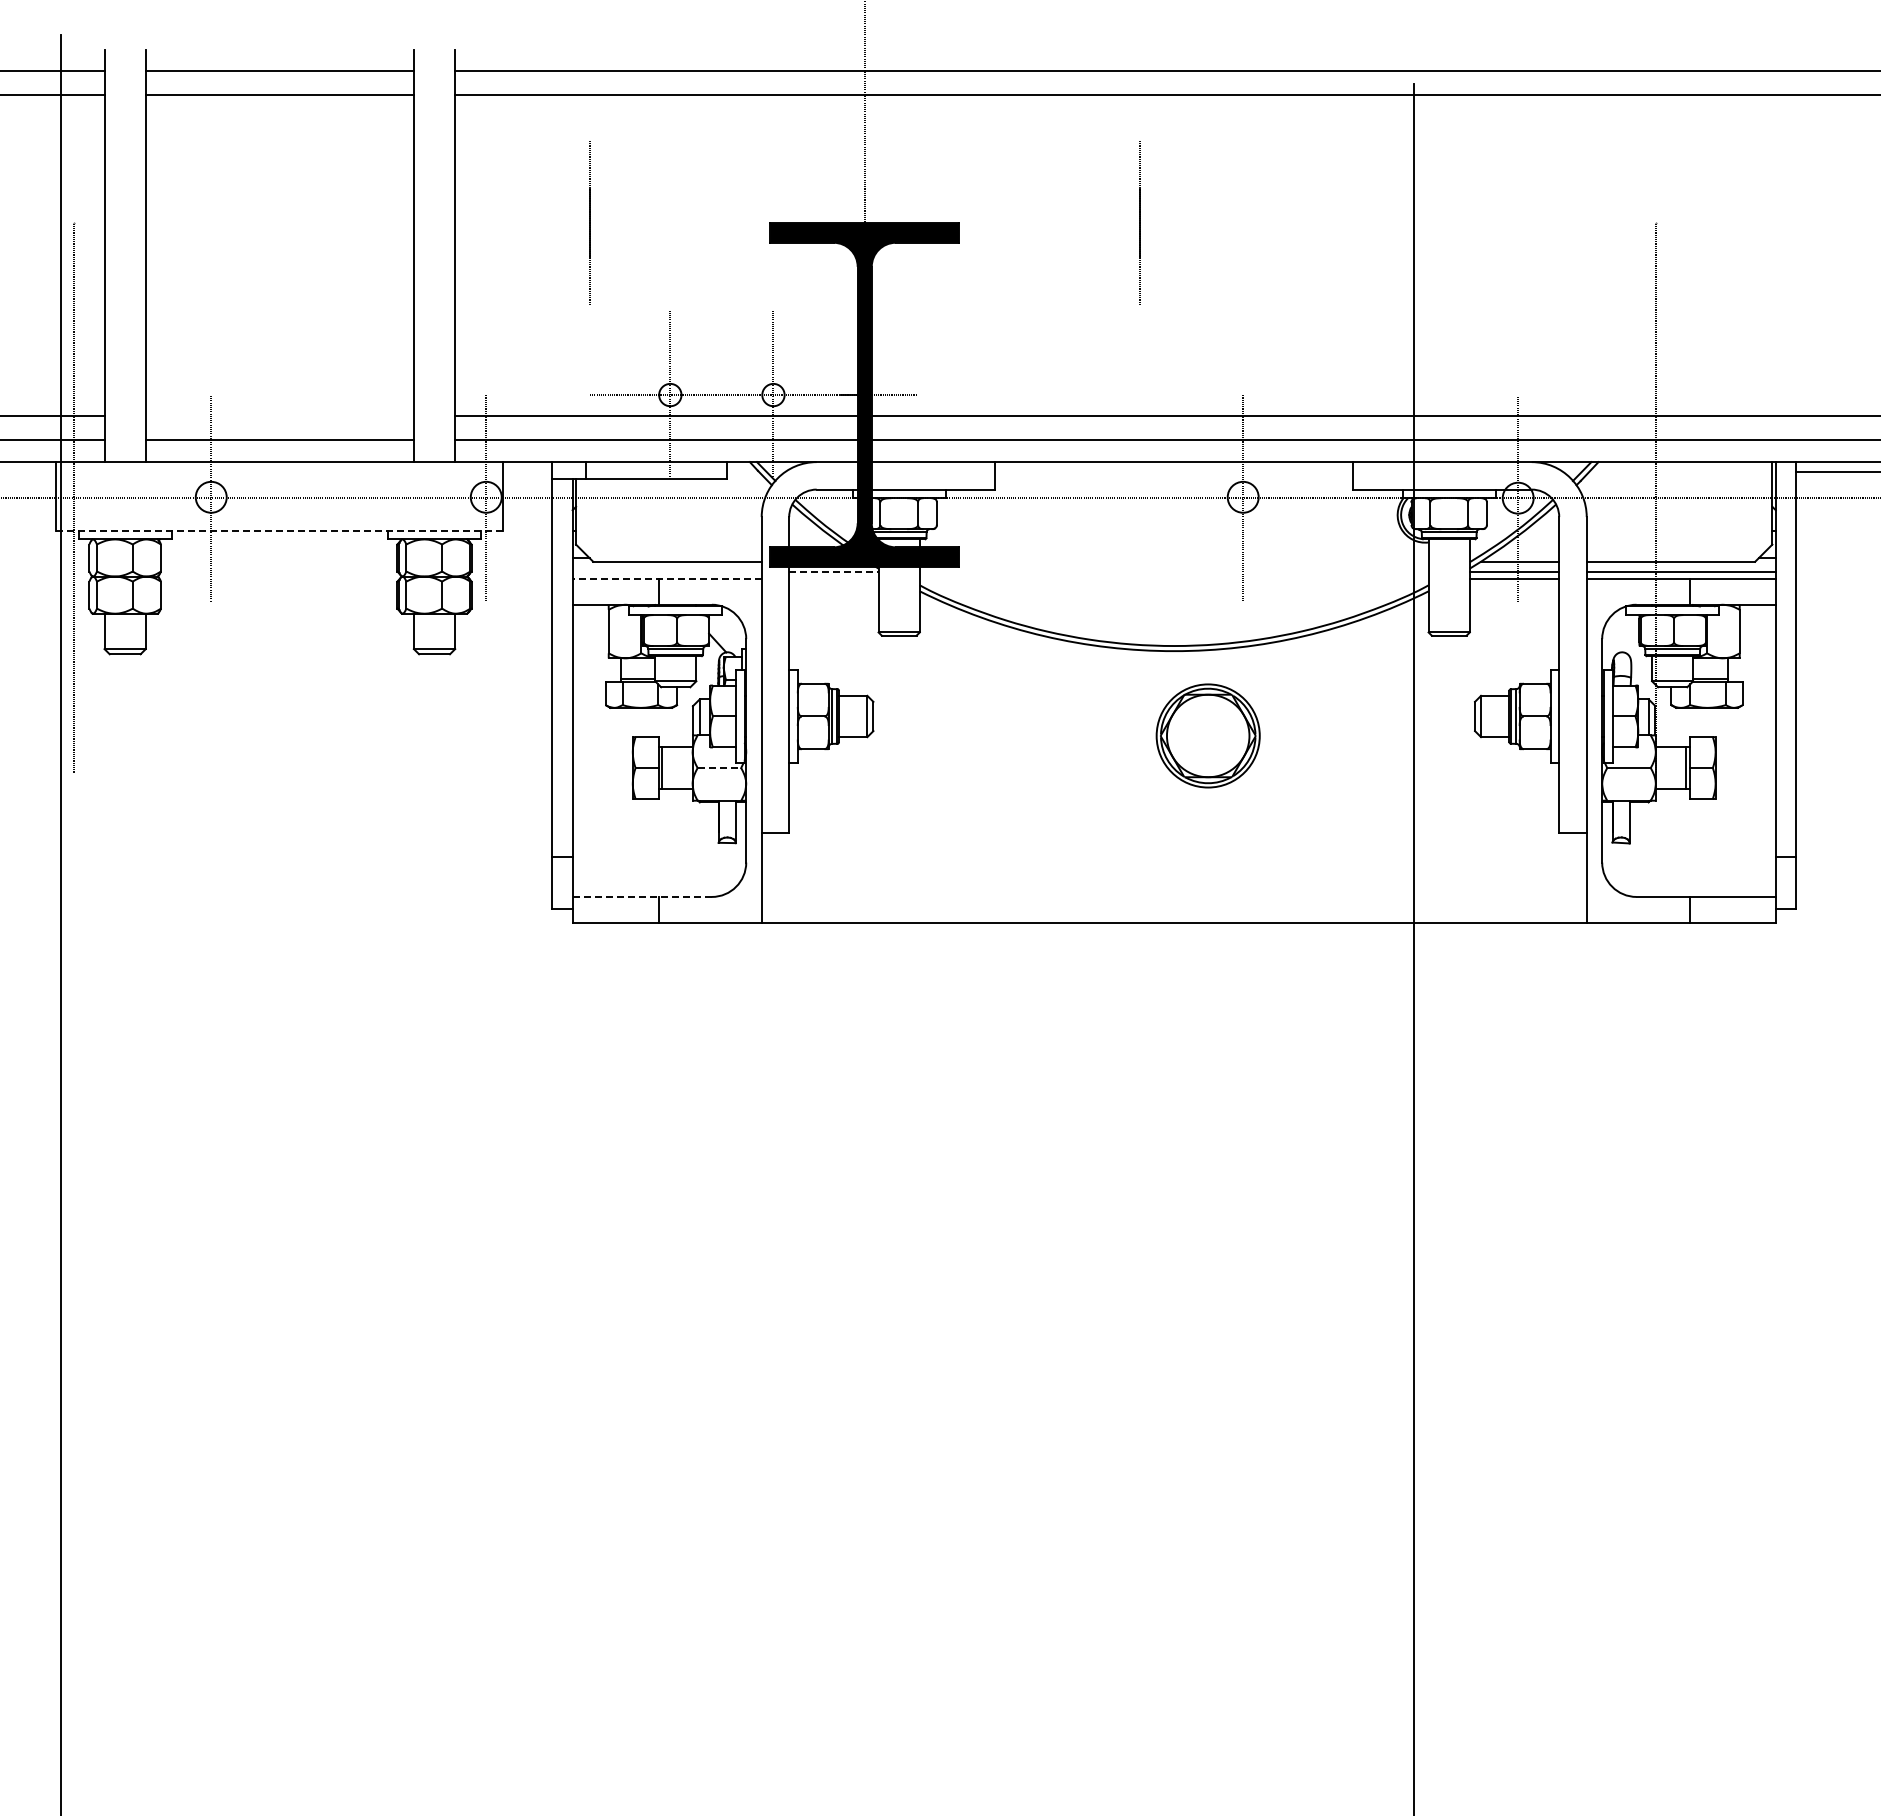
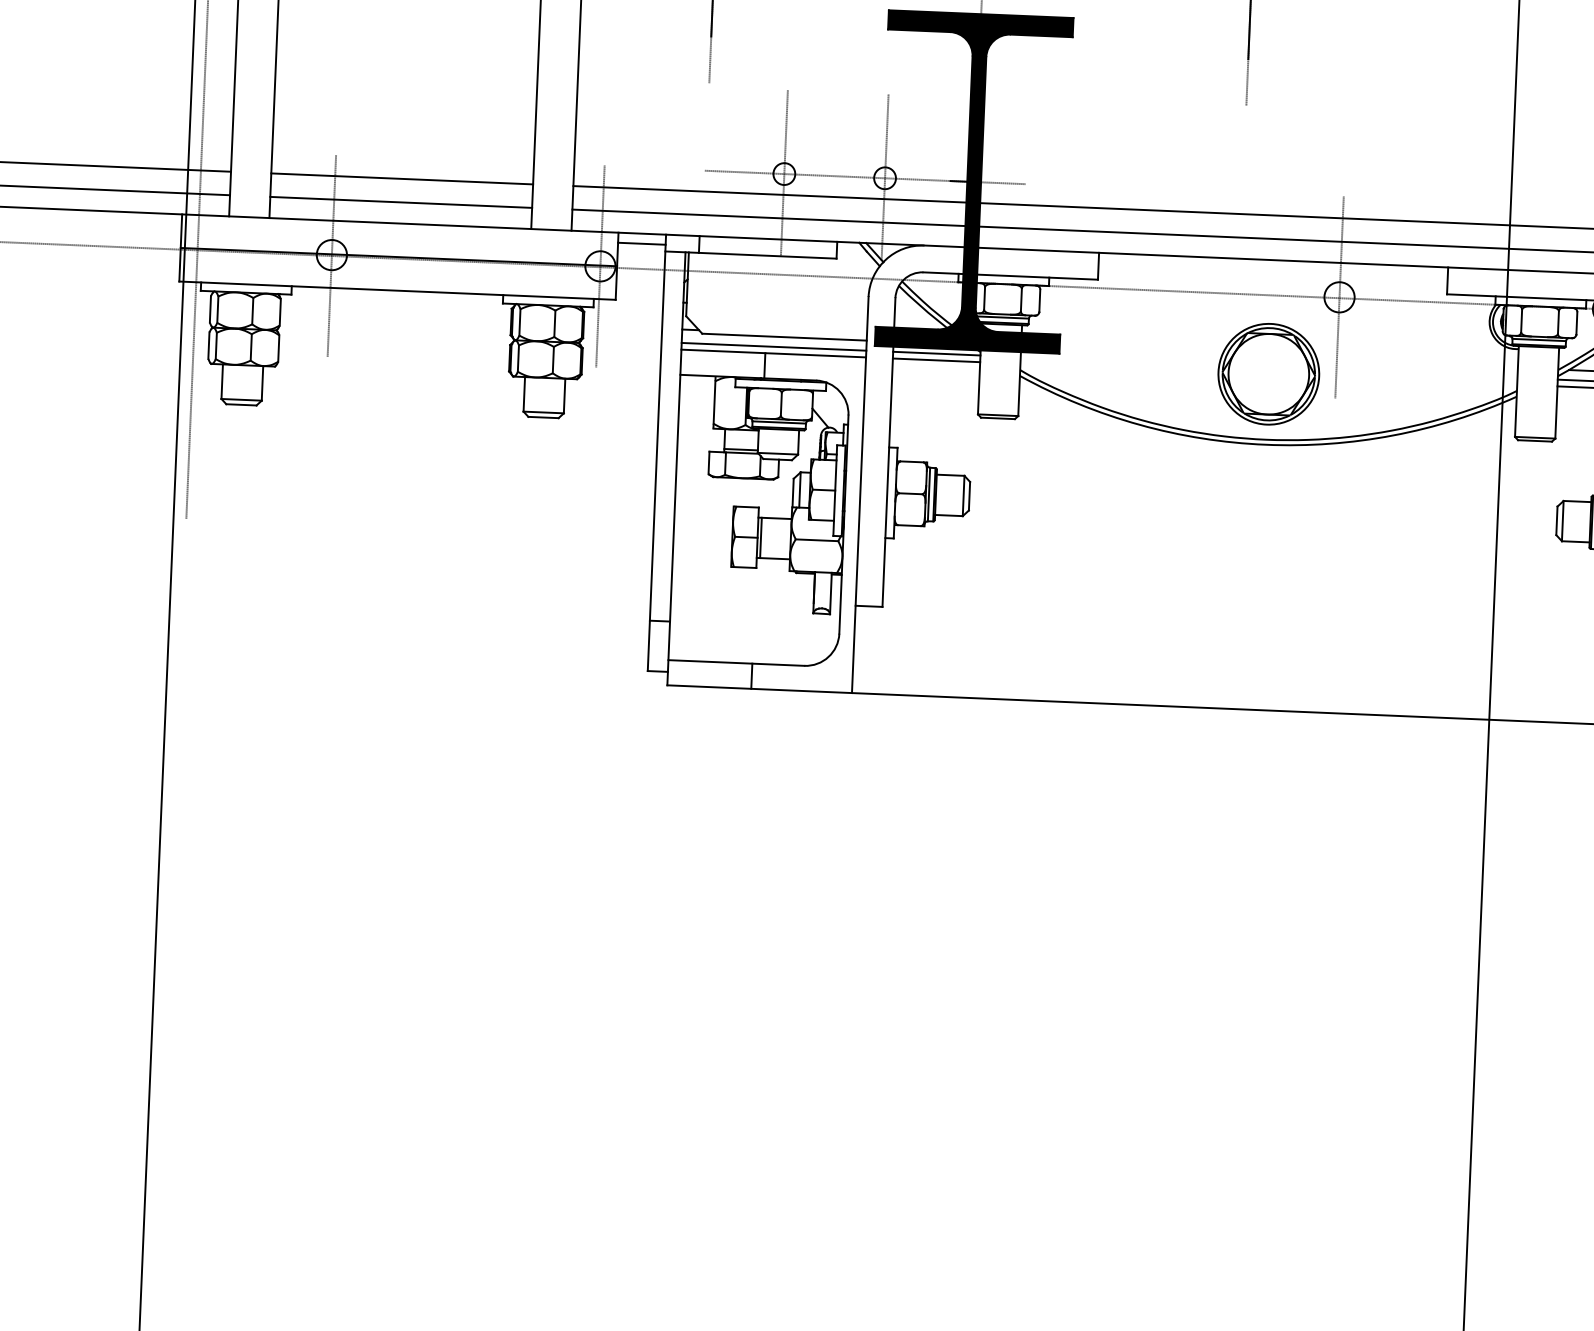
line: (279, 416) -> (401, 179), added
line: (527, 472) -> (641, 243), added
line: (279, 496) -> (398, 257), added
line: (279, 530) -> (397, 290), dashed -> solid
line: (666, 572) -> (773, 347), added
line: (833, 572) -> (936, 354), dashed -> solid
line: (667, 578) -> (774, 353), dashed -> solid
line: (833, 578) -> (936, 359), added
part: (1207, 735) -> (1268, 373), moved
line: (719, 768) -> (817, 540), dashed -> solid
line: (642, 896) -> (736, 662), dashed -> solid

